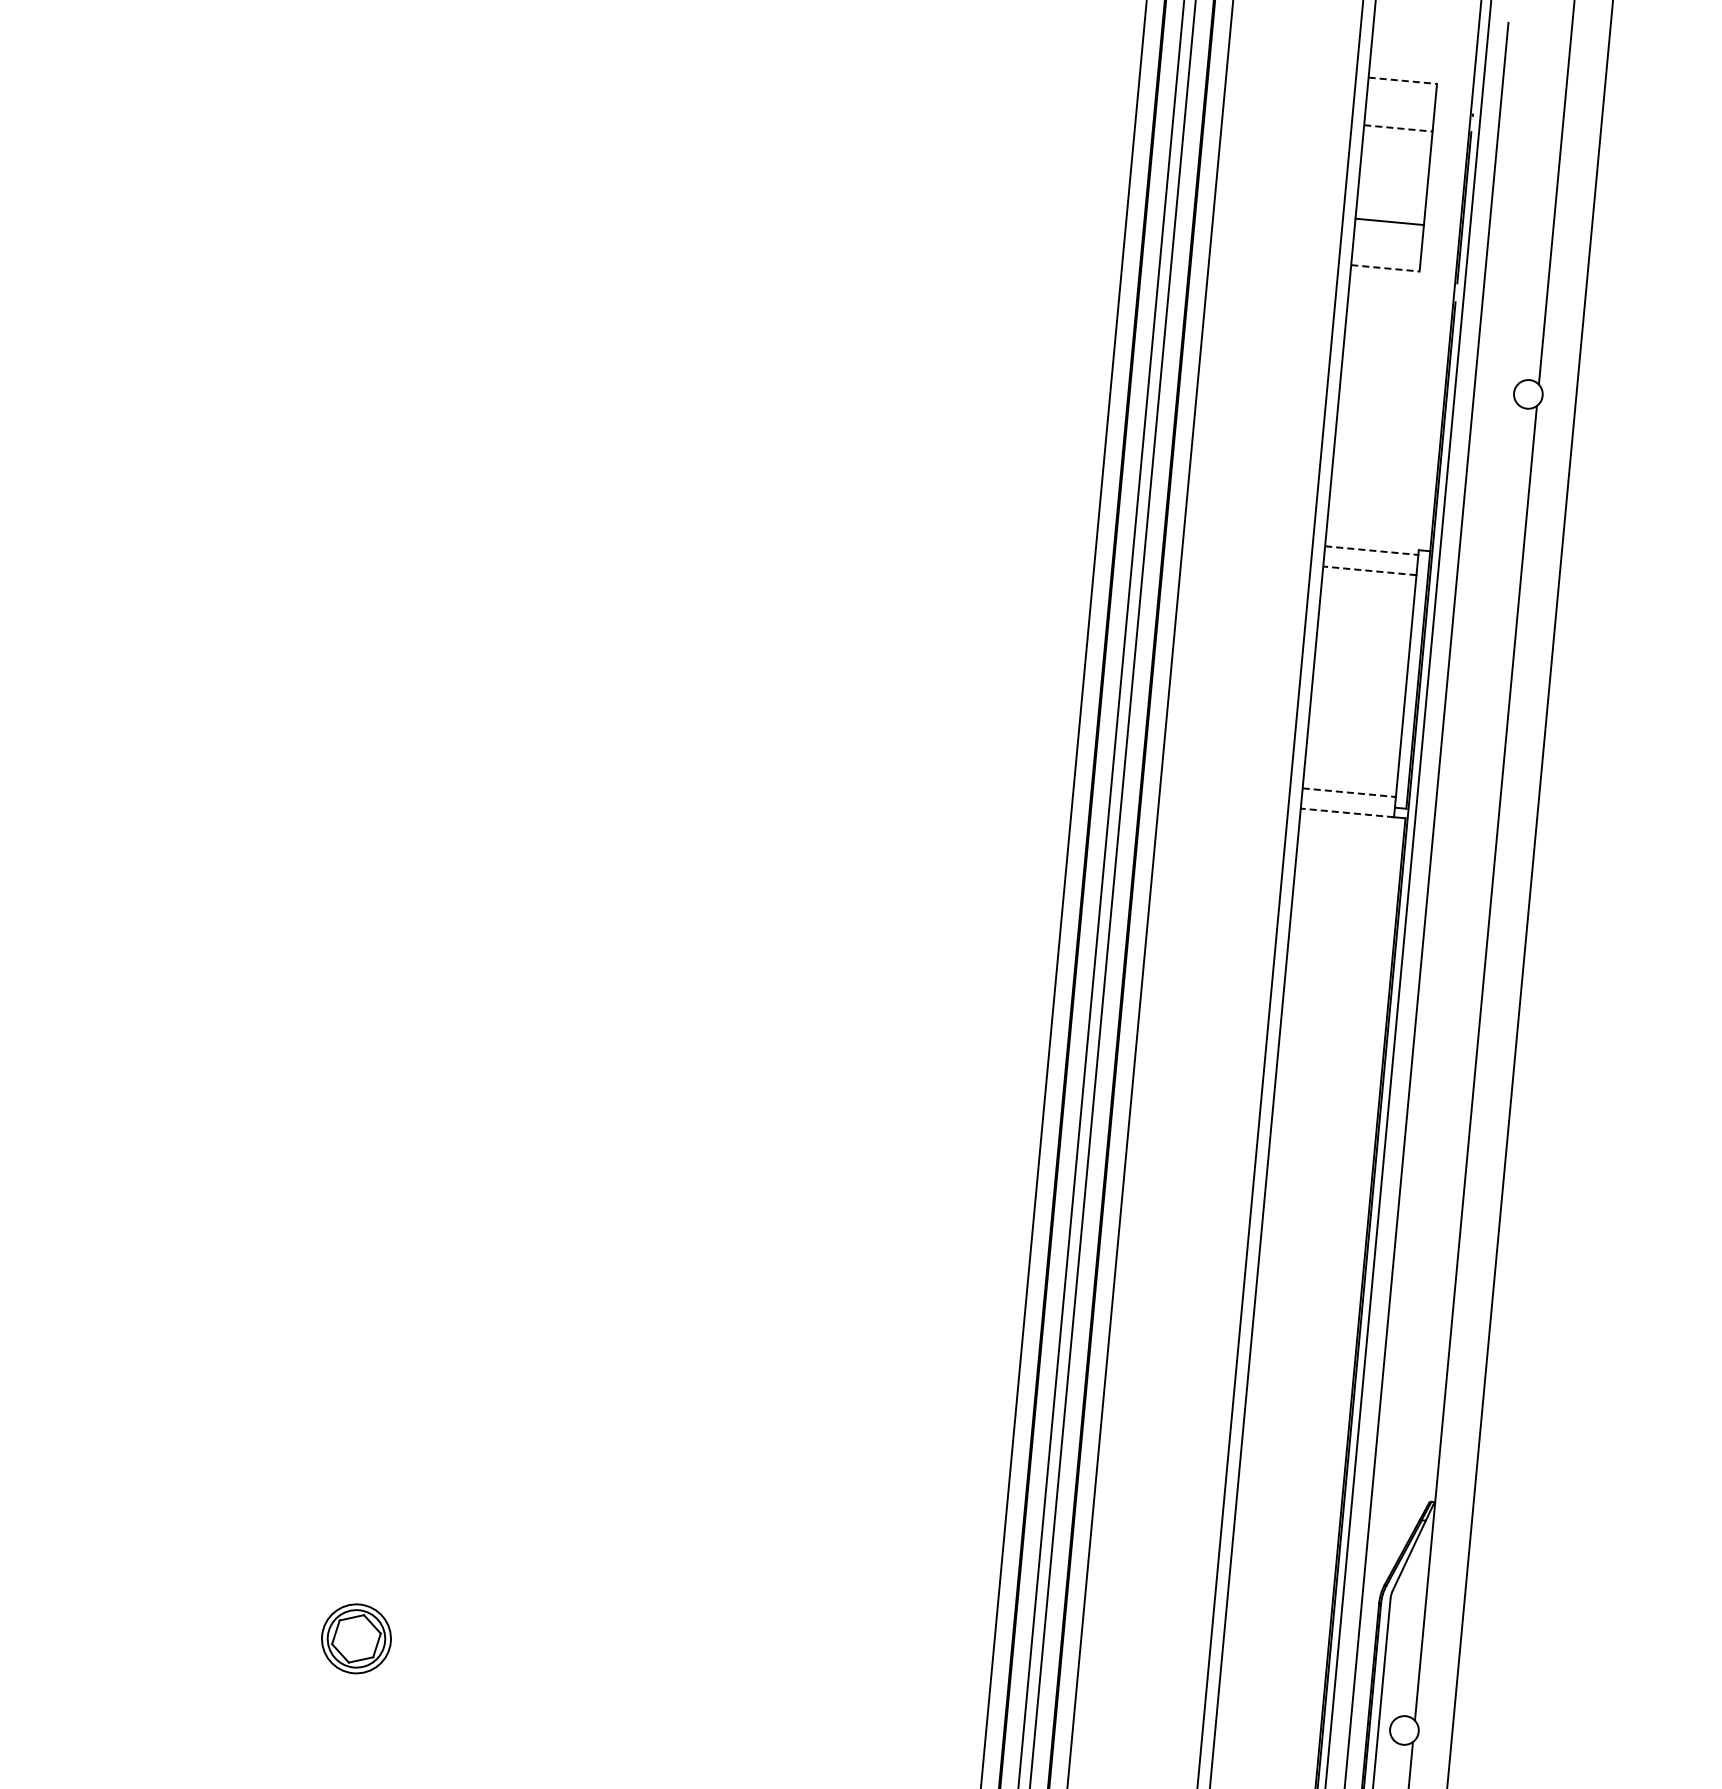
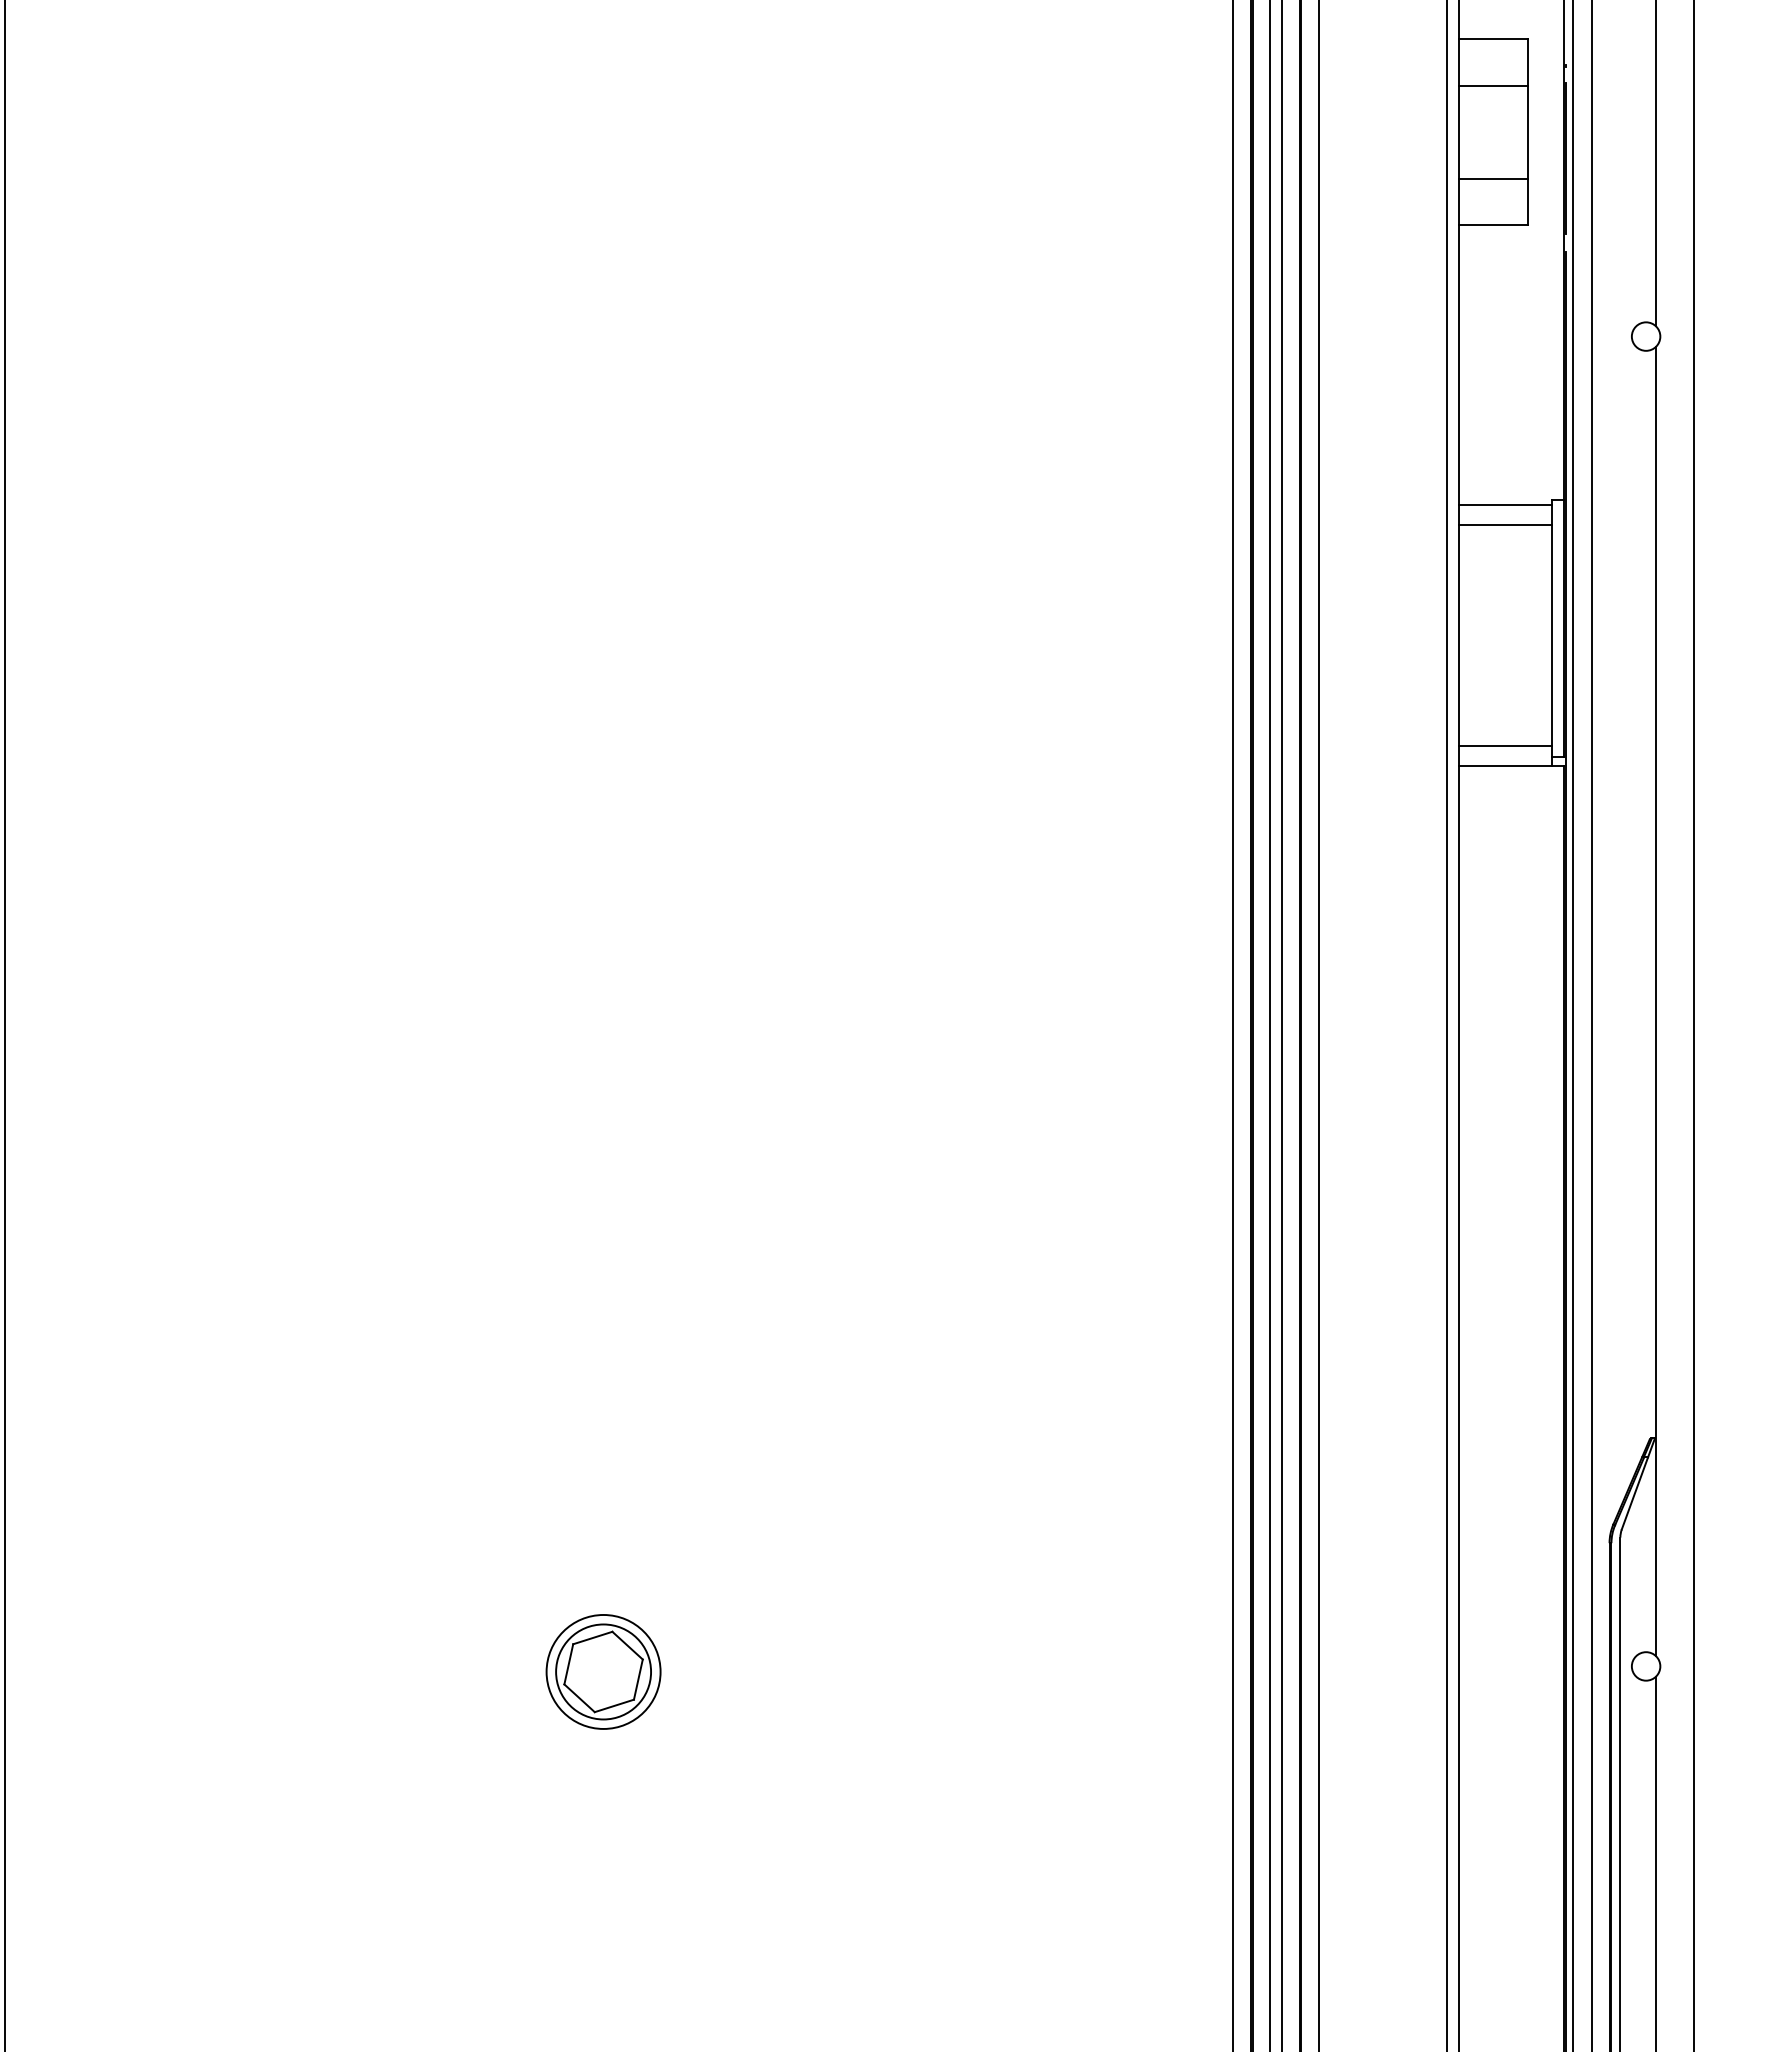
line: (1402, 80) -> (1493, 38), dashed -> solid
line: (1398, 128) -> (1493, 86), dashed -> solid
line: (1385, 268) -> (1493, 225), dashed -> solid
line: (1372, 551) -> (1506, 505), dashed -> solid
line: (1369, 571) -> (1505, 525), dashed -> solid
line: (1349, 793) -> (1506, 746), dashed -> solid
line: (1347, 813) -> (1505, 766), dashed -> solid
part: (356, 1638) -> (603, 1671), size x1.67

